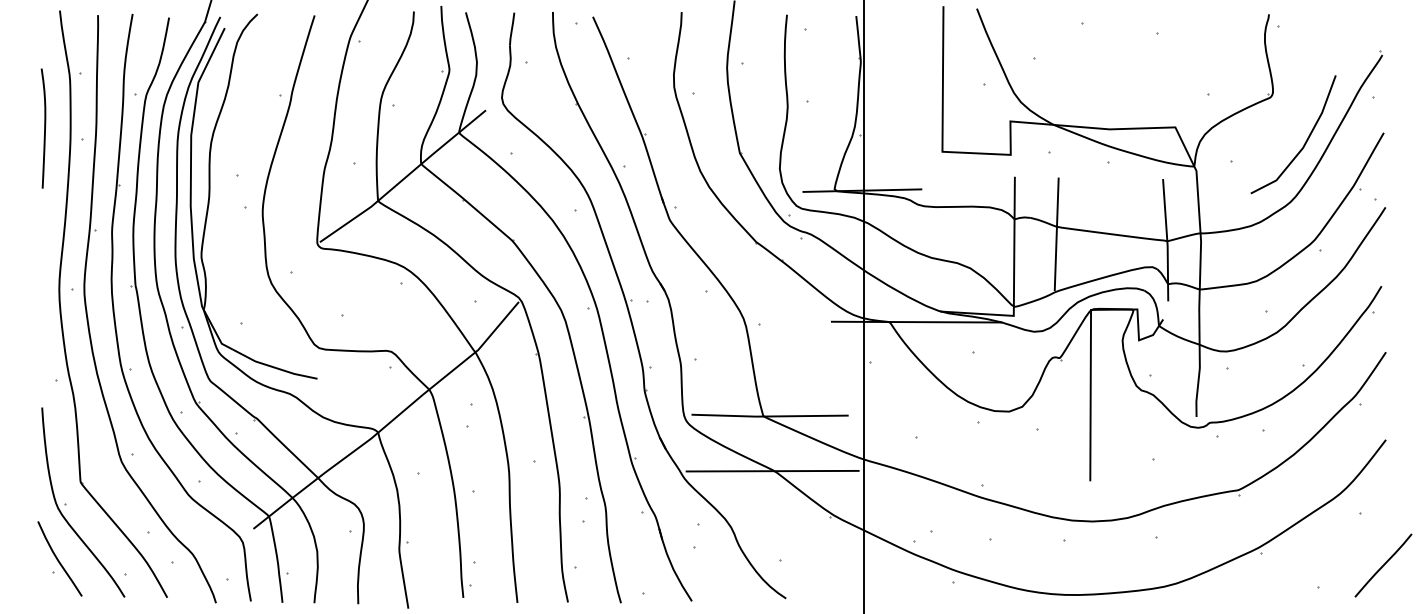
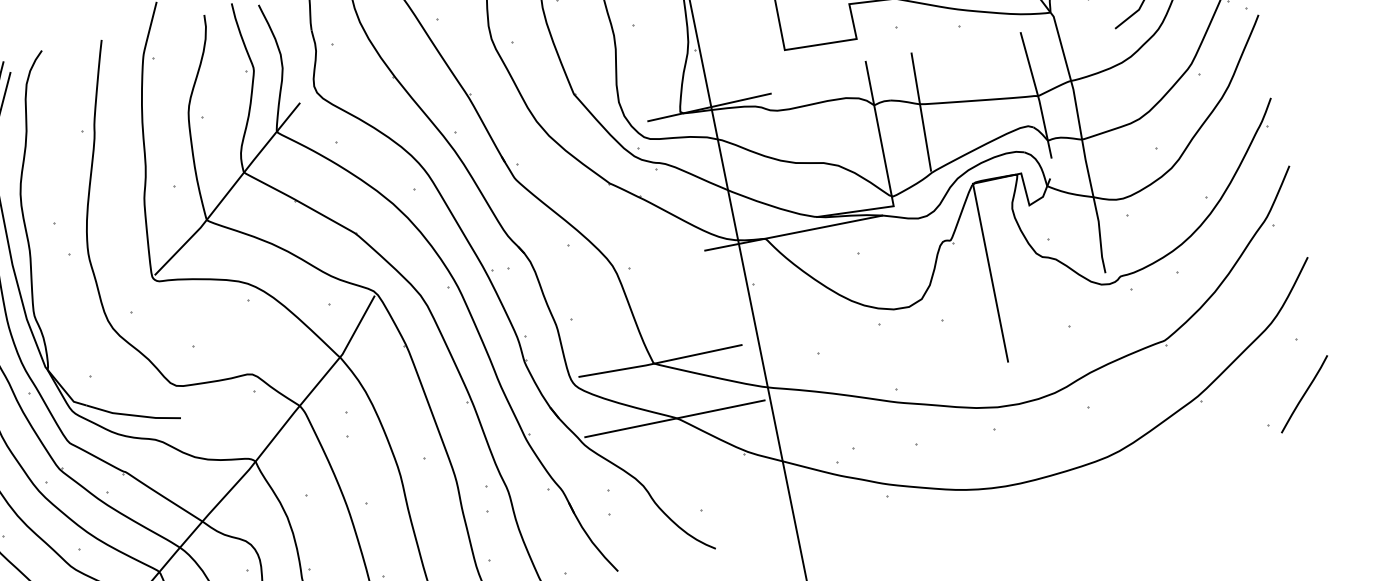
line: (1383, 565) -> (1304, 394), moved

